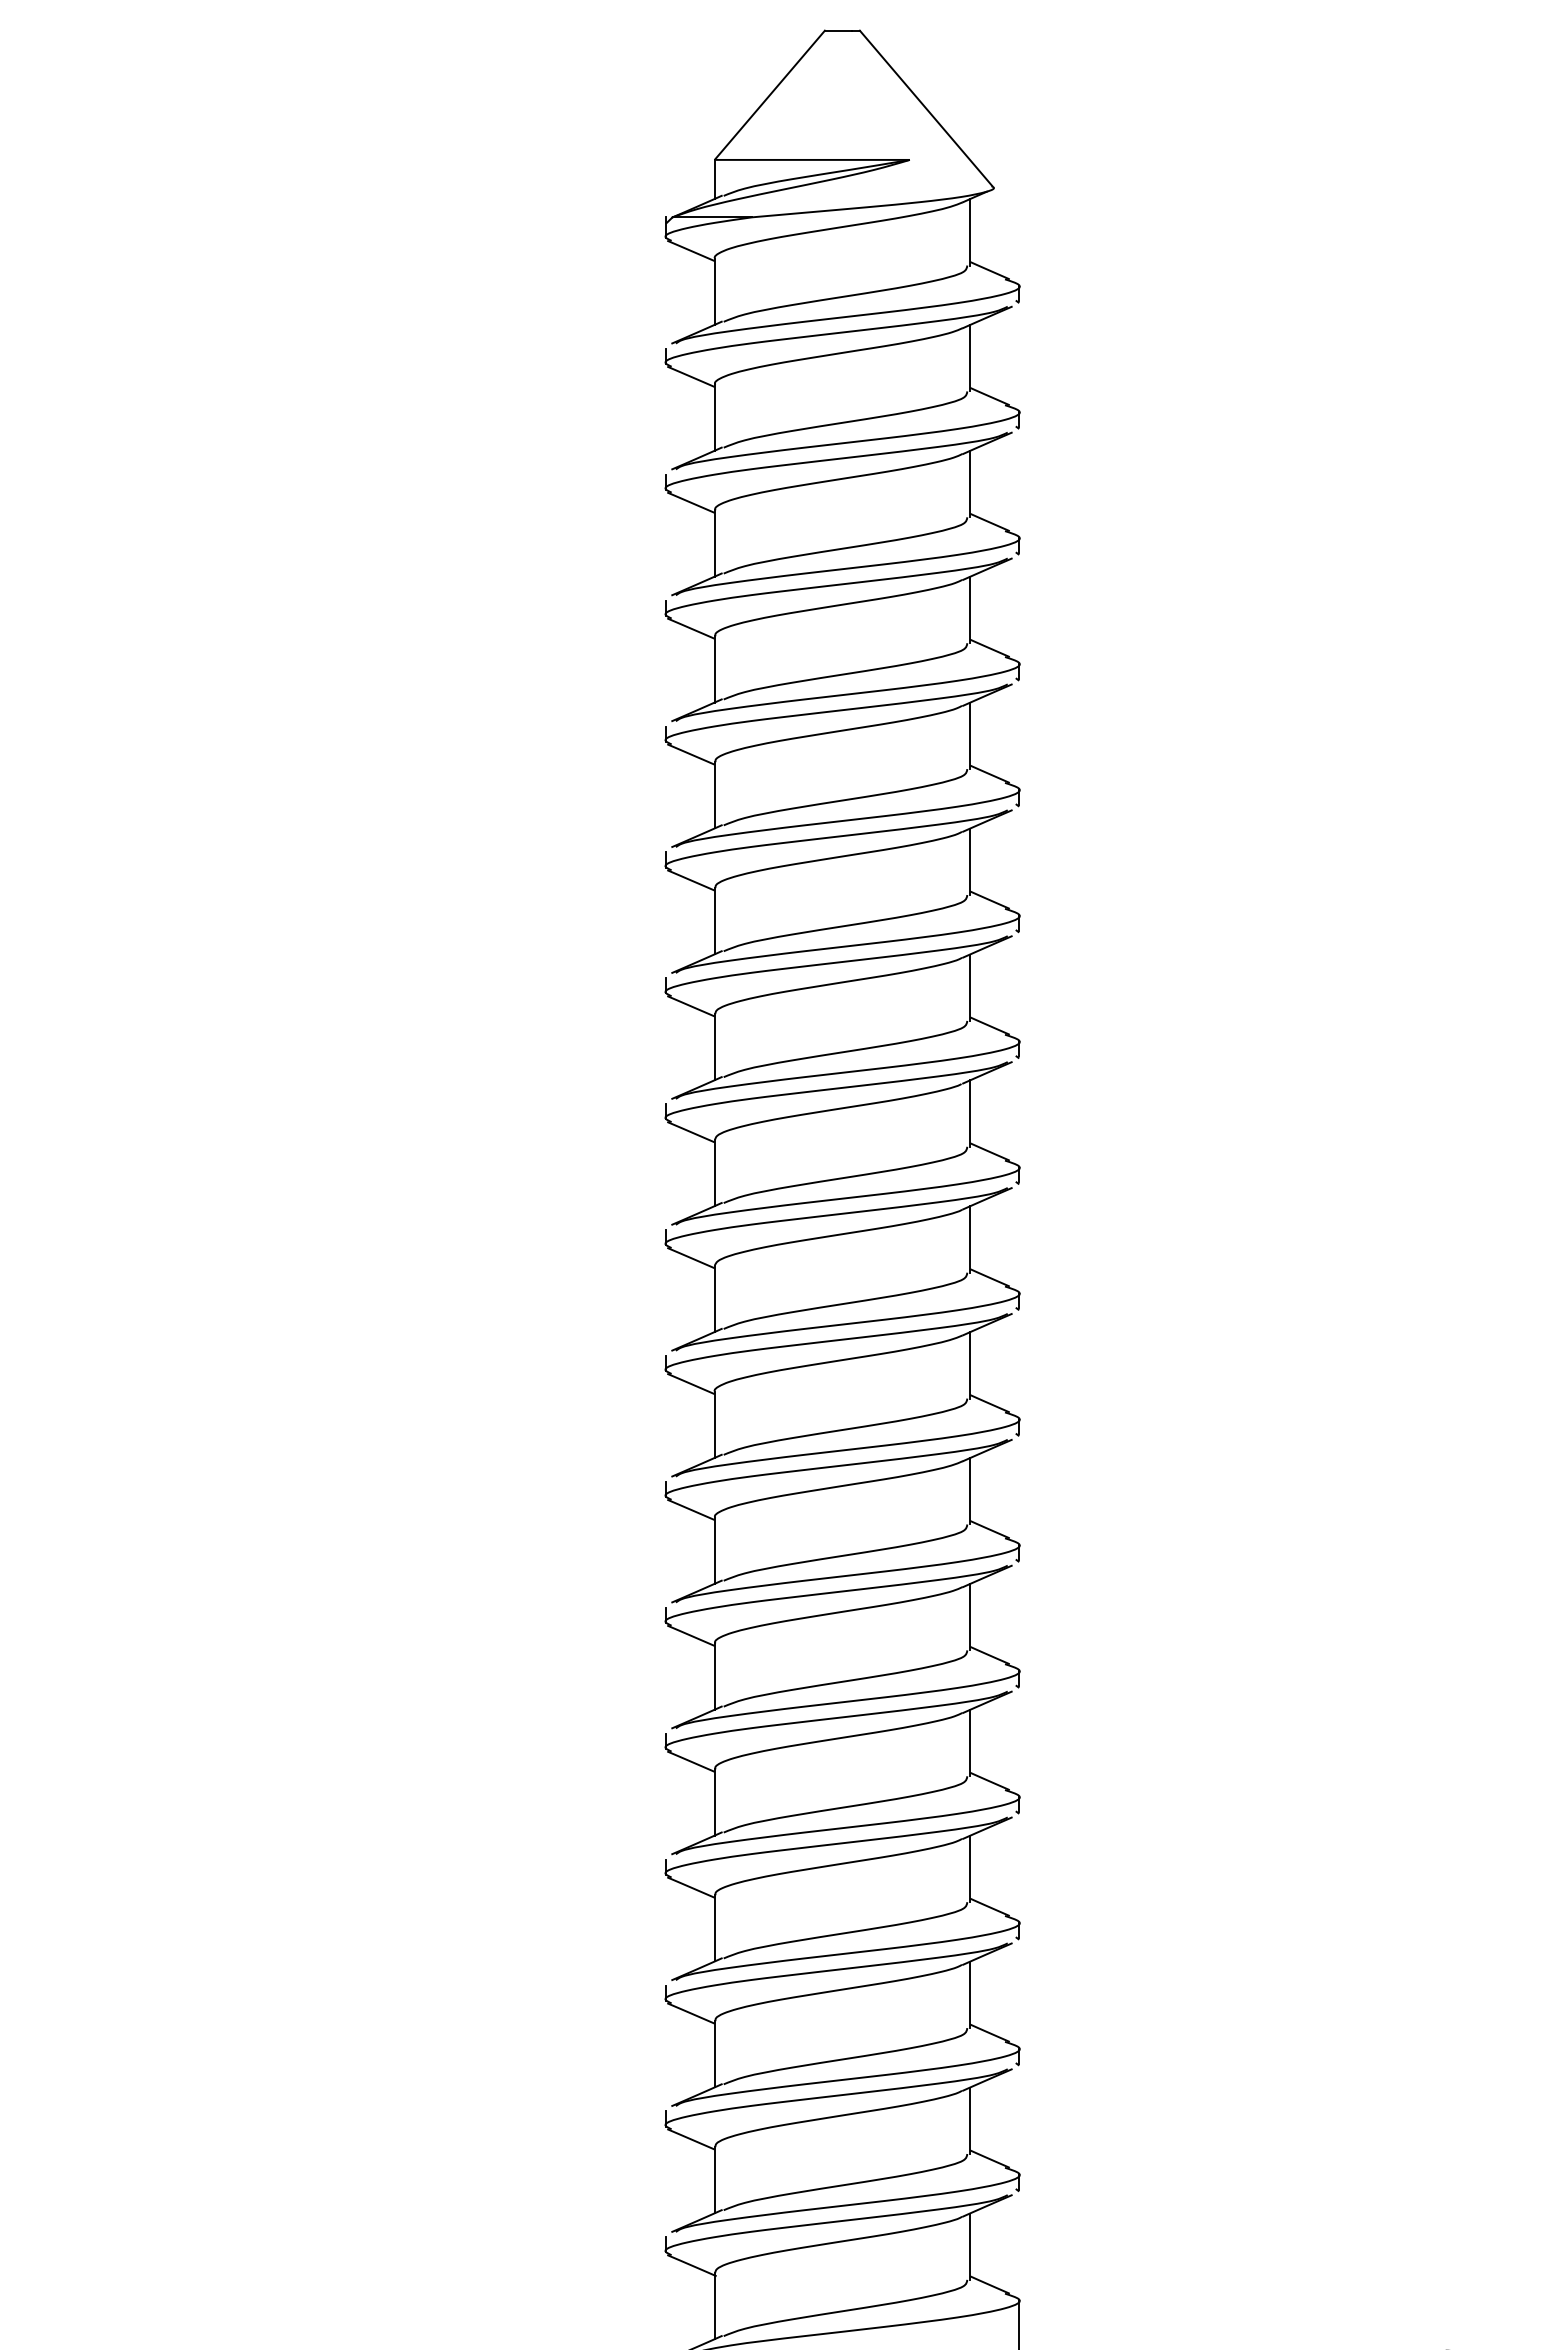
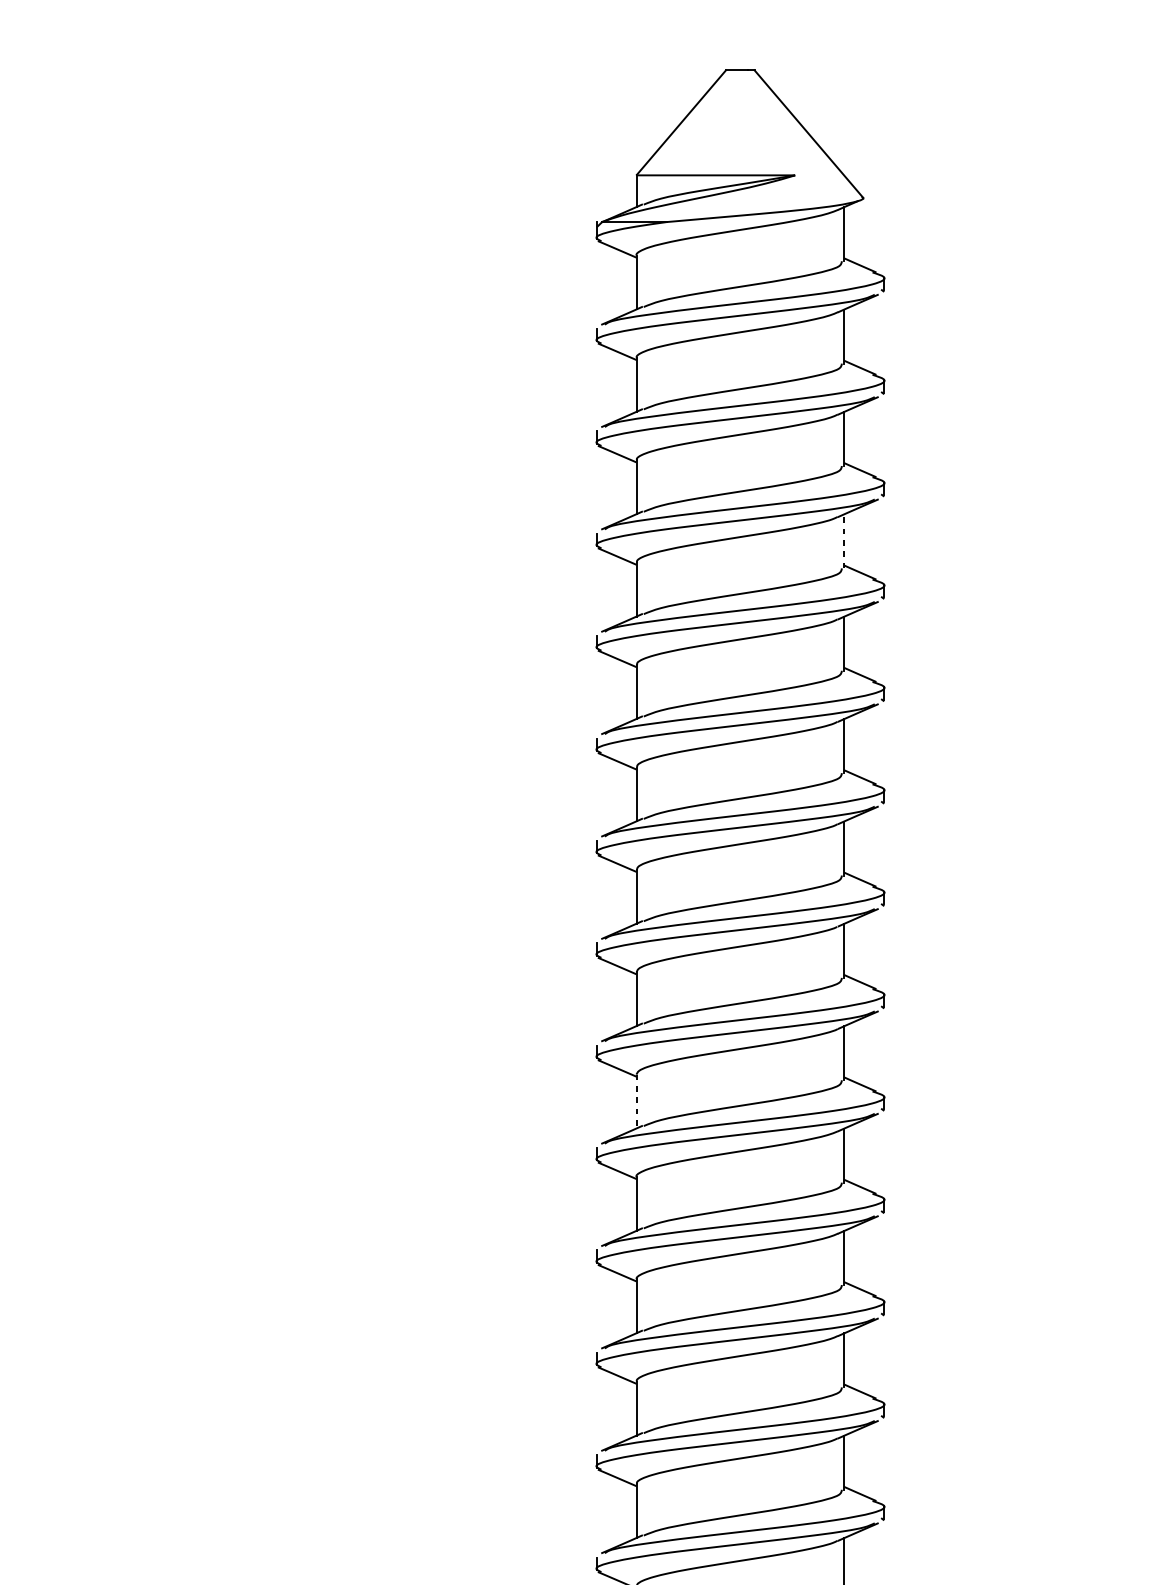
line: (970, 609) -> (844, 540), solid -> dashed
line: (714, 1299) -> (636, 1102), solid -> dashed

